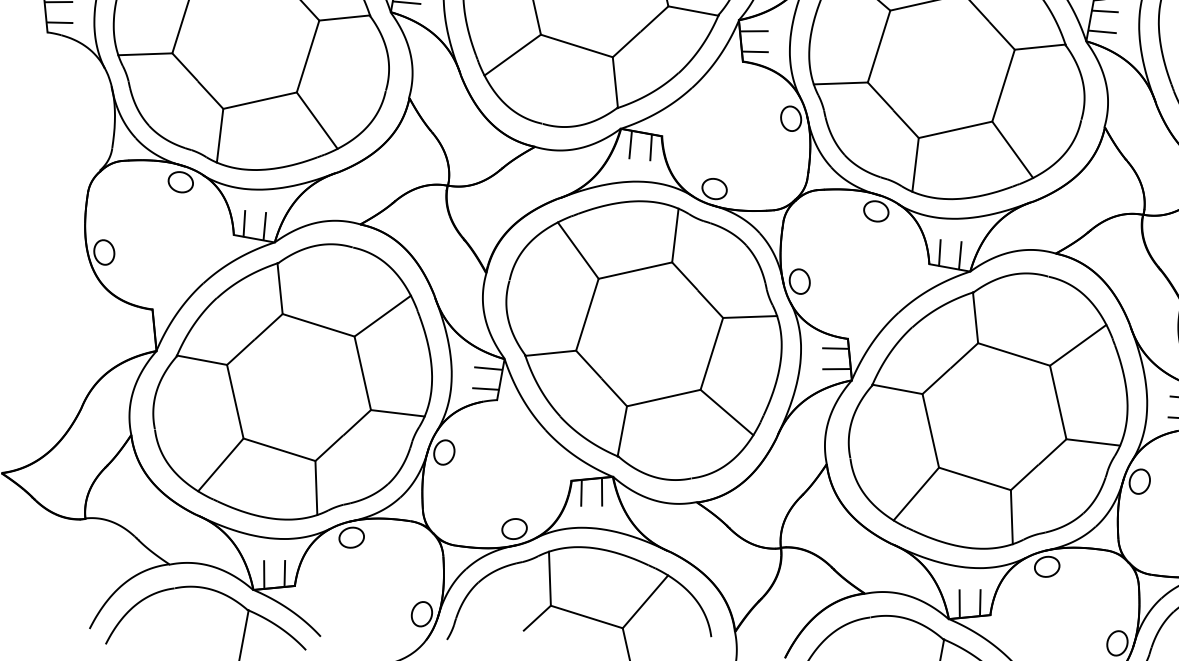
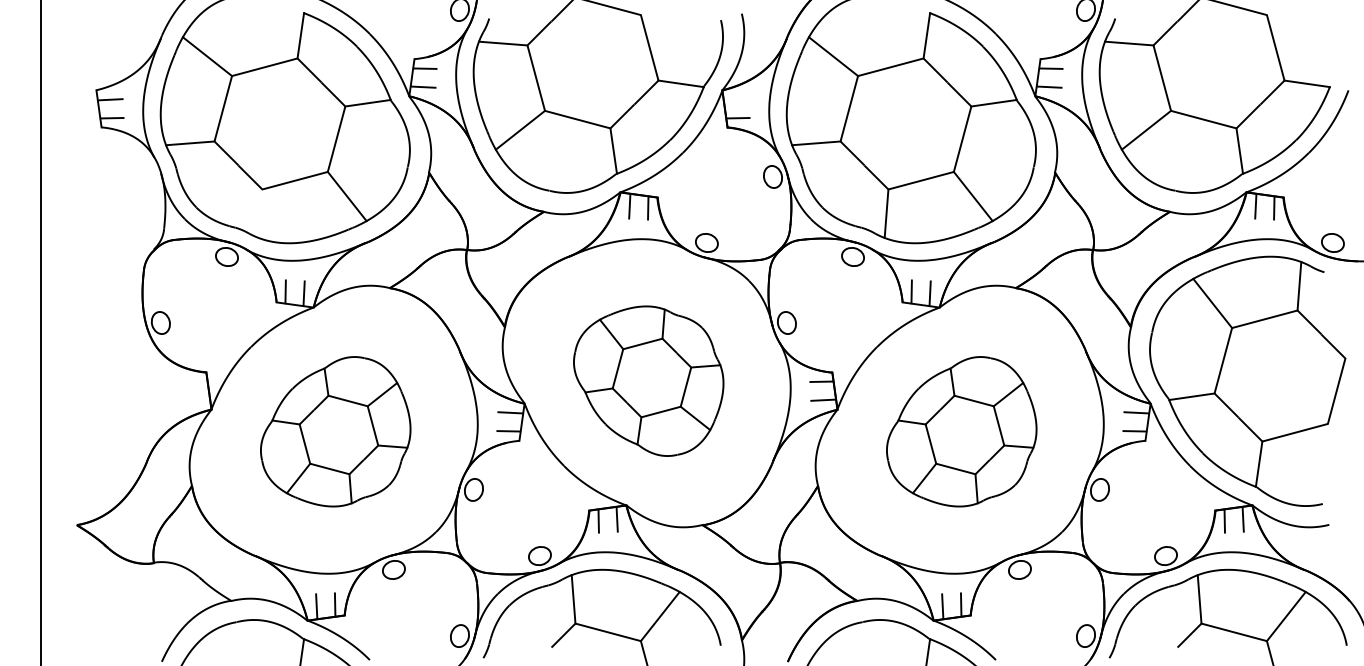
line: (754, 31) -> (736, 99), removed
line: (220, 135) -> (260, 213), removed
part: (643, 339) -> (648, 380), size x0.6
part: (293, 381) -> (335, 431), size x0.6
part: (988, 410) -> (961, 431), size x0.6

